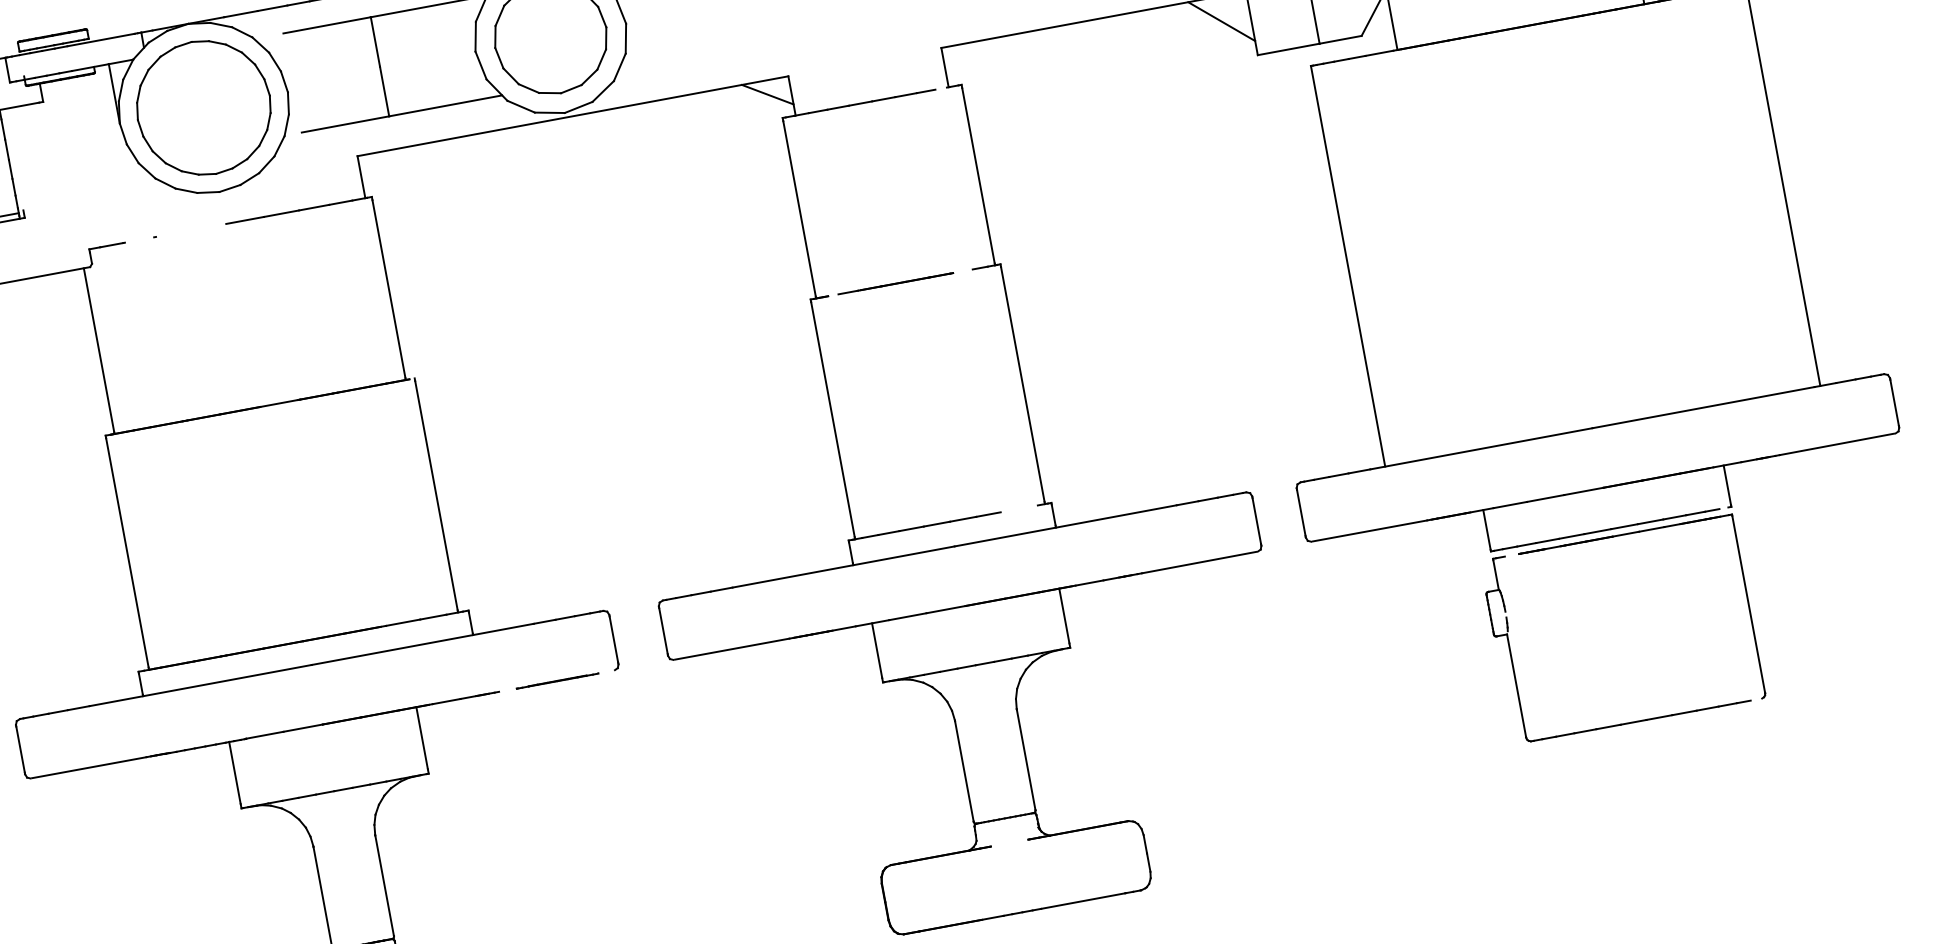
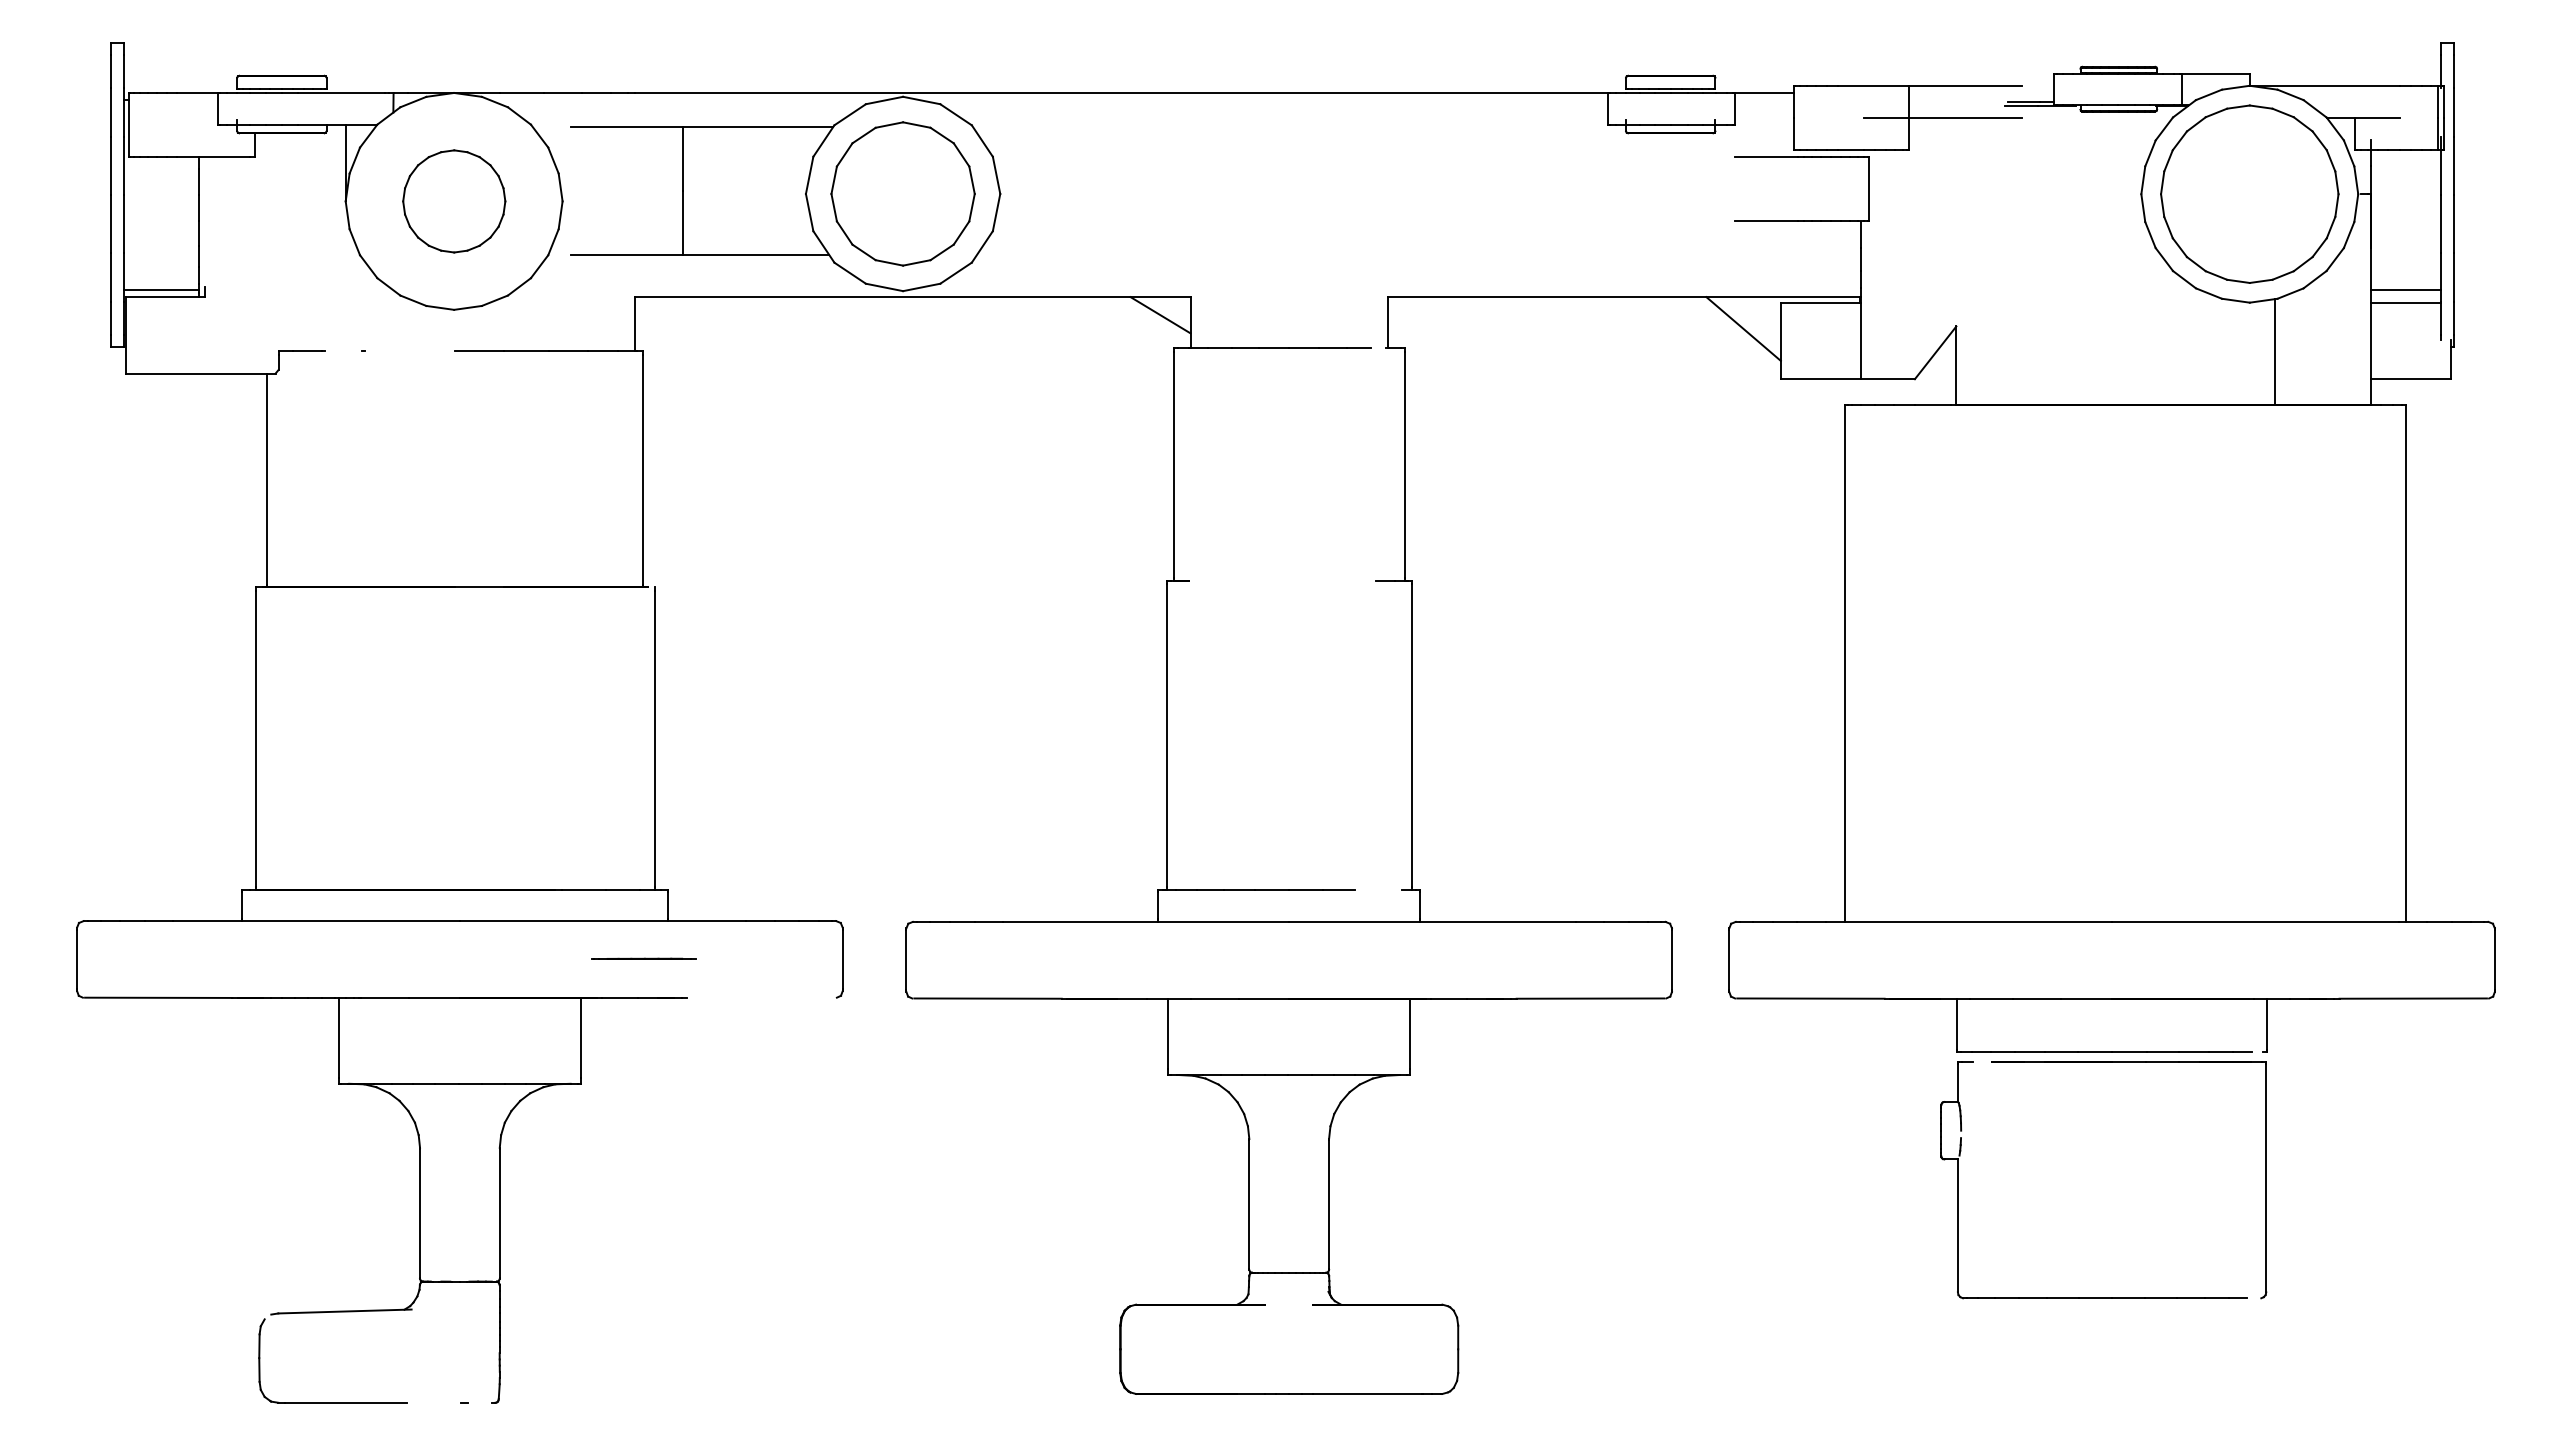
part: (204, 107) -> (454, 201), size x0.6
line: (895, 283) -> (1276, 580), removed
line: (556, 680) -> (643, 958), moved

